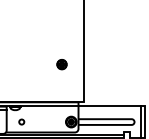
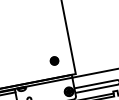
part: (61, 64) -> (54, 60), moved

